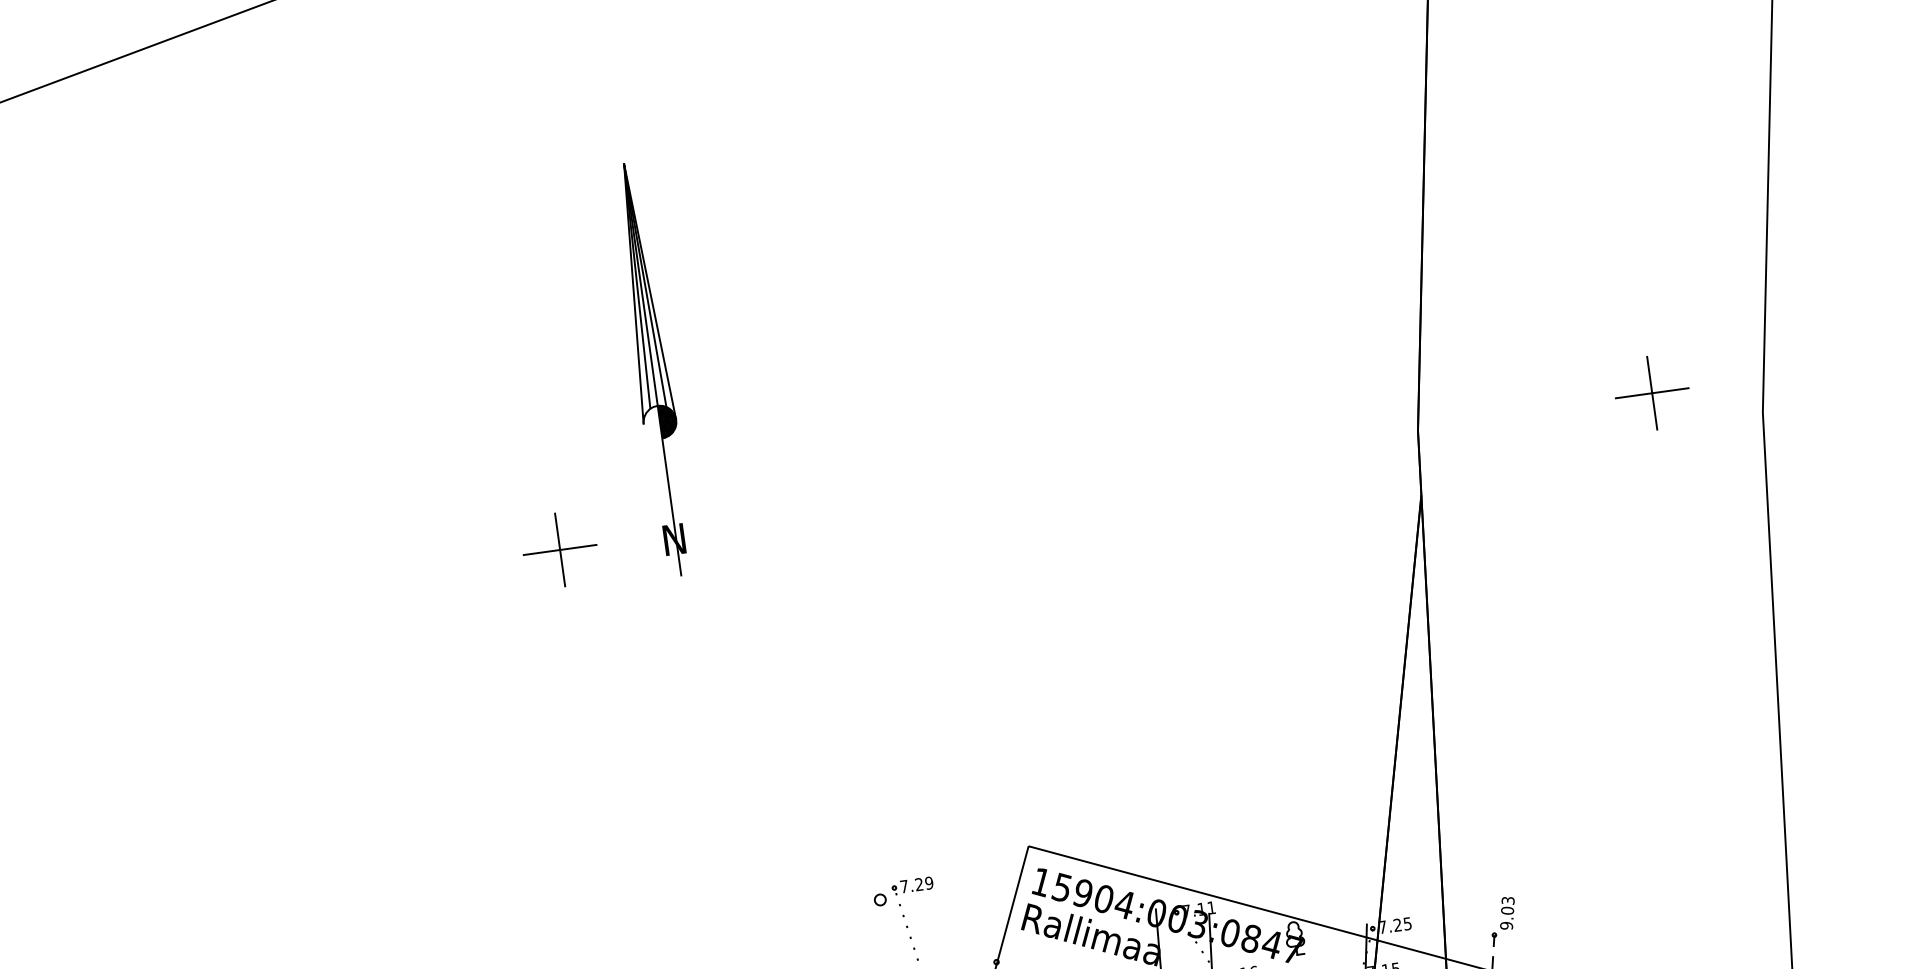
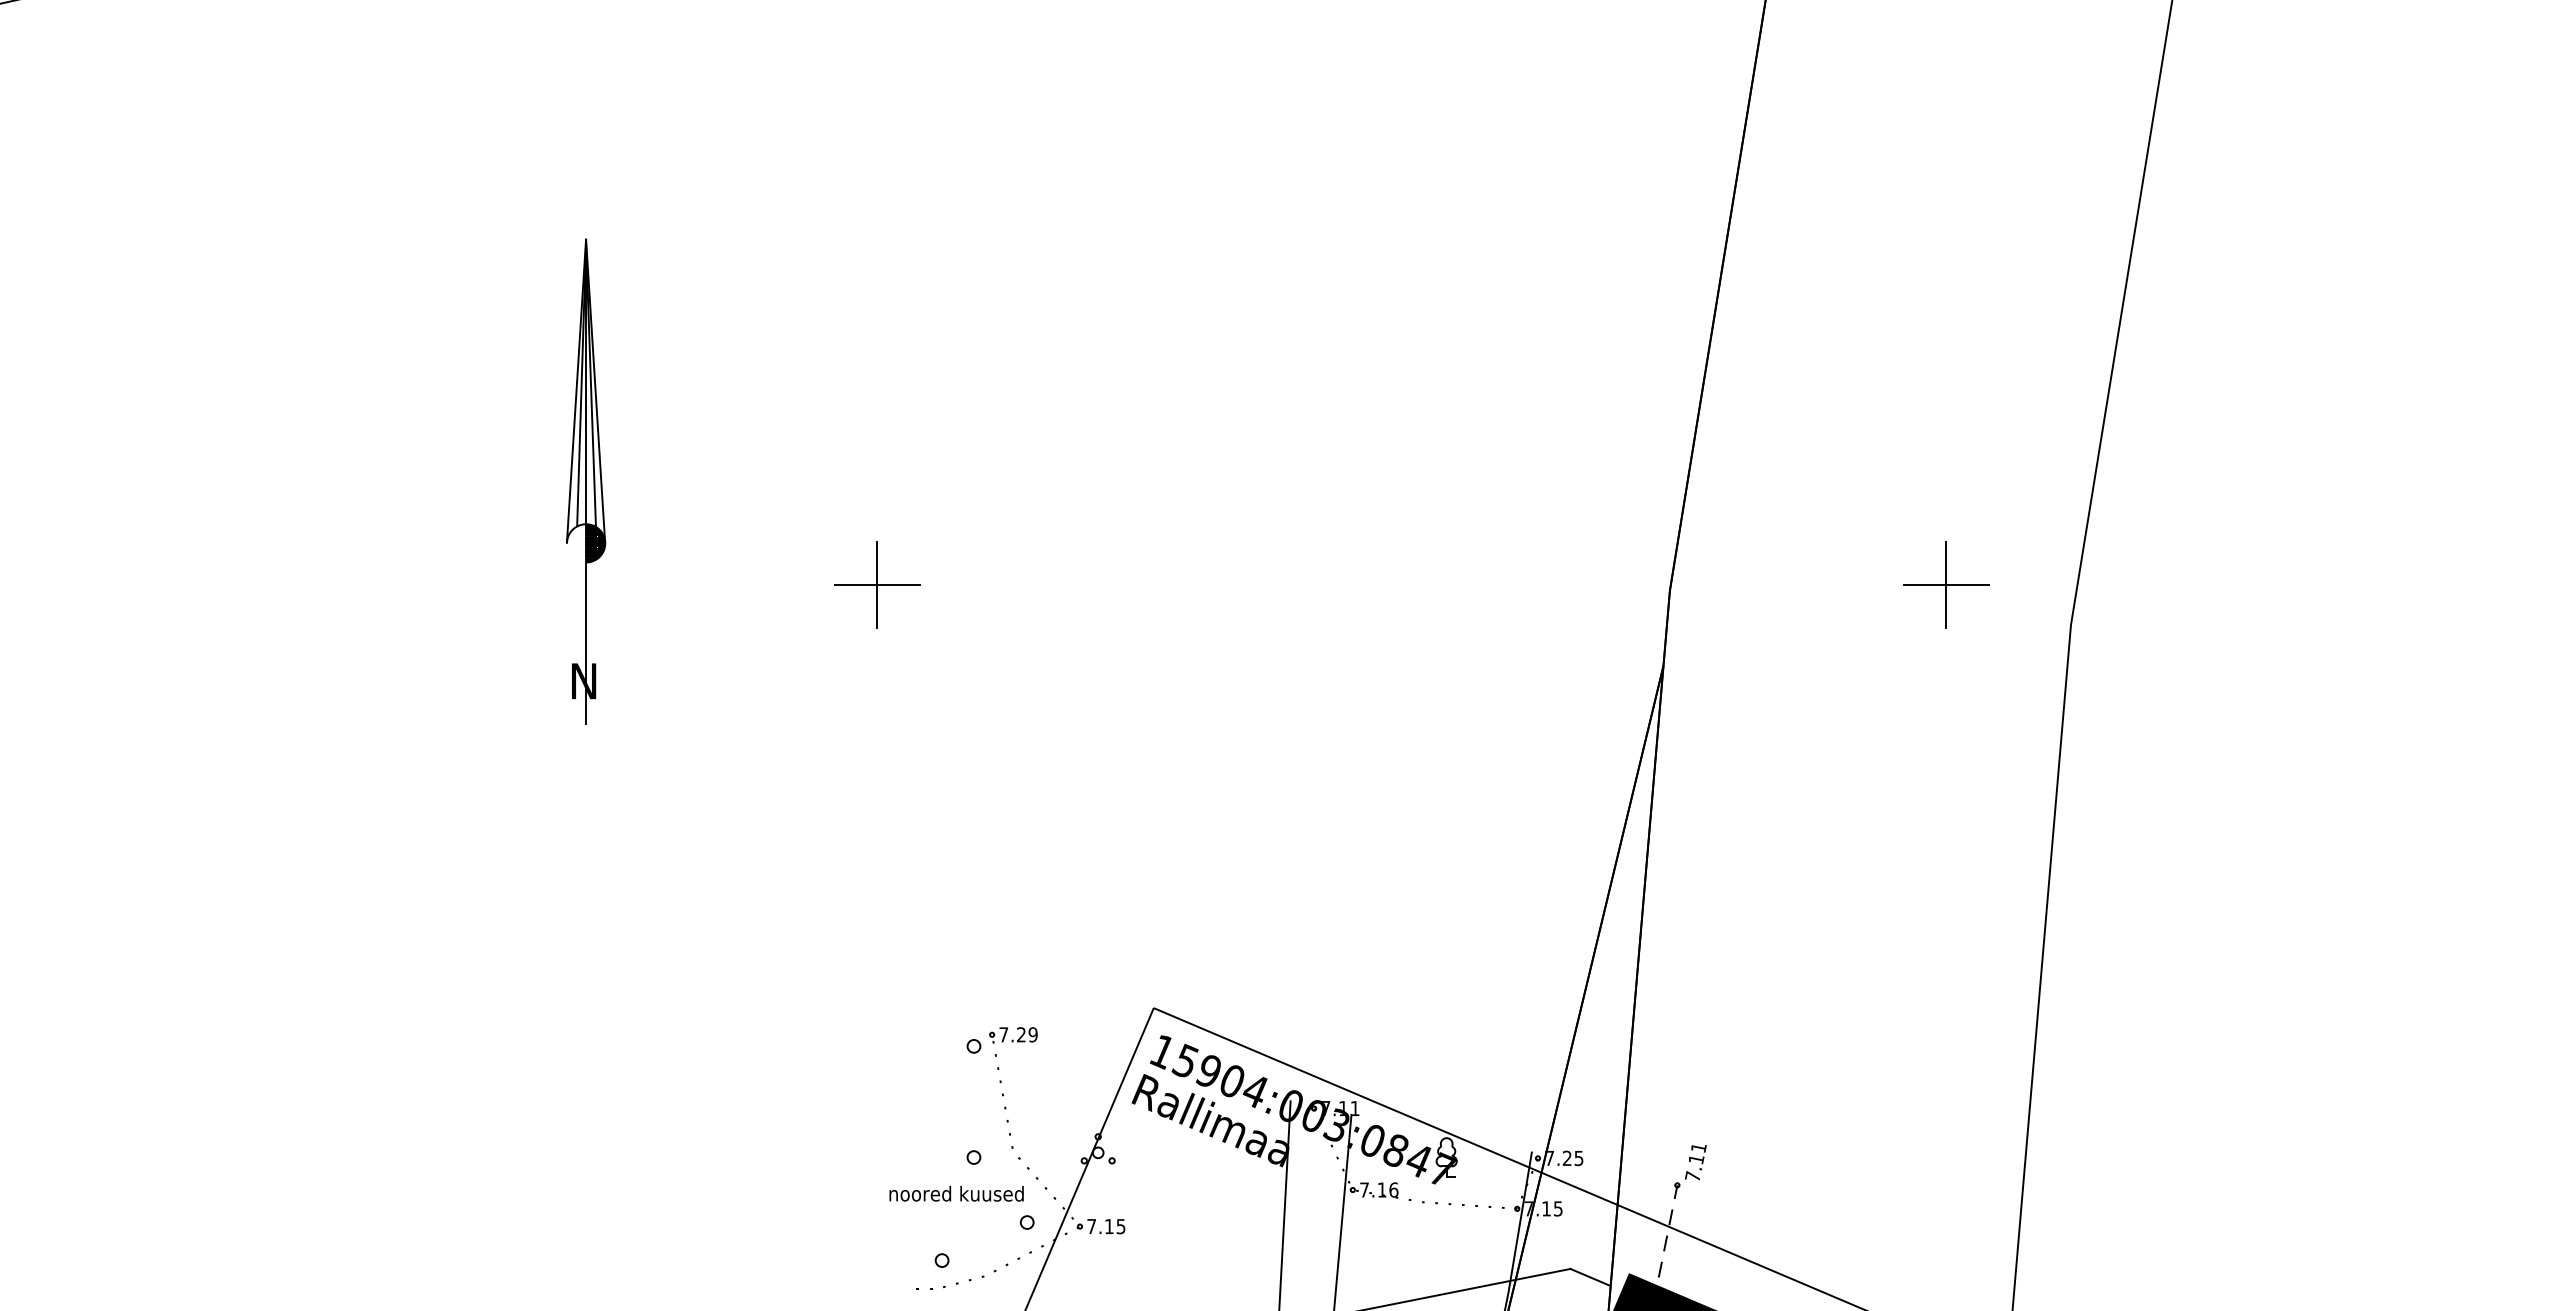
part: (653, 369) -> (586, 481), moved
part: (560, 549) -> (877, 584), moved
text: (1507, 913) -> (1695, 1162), 9.03 -> 7.11

